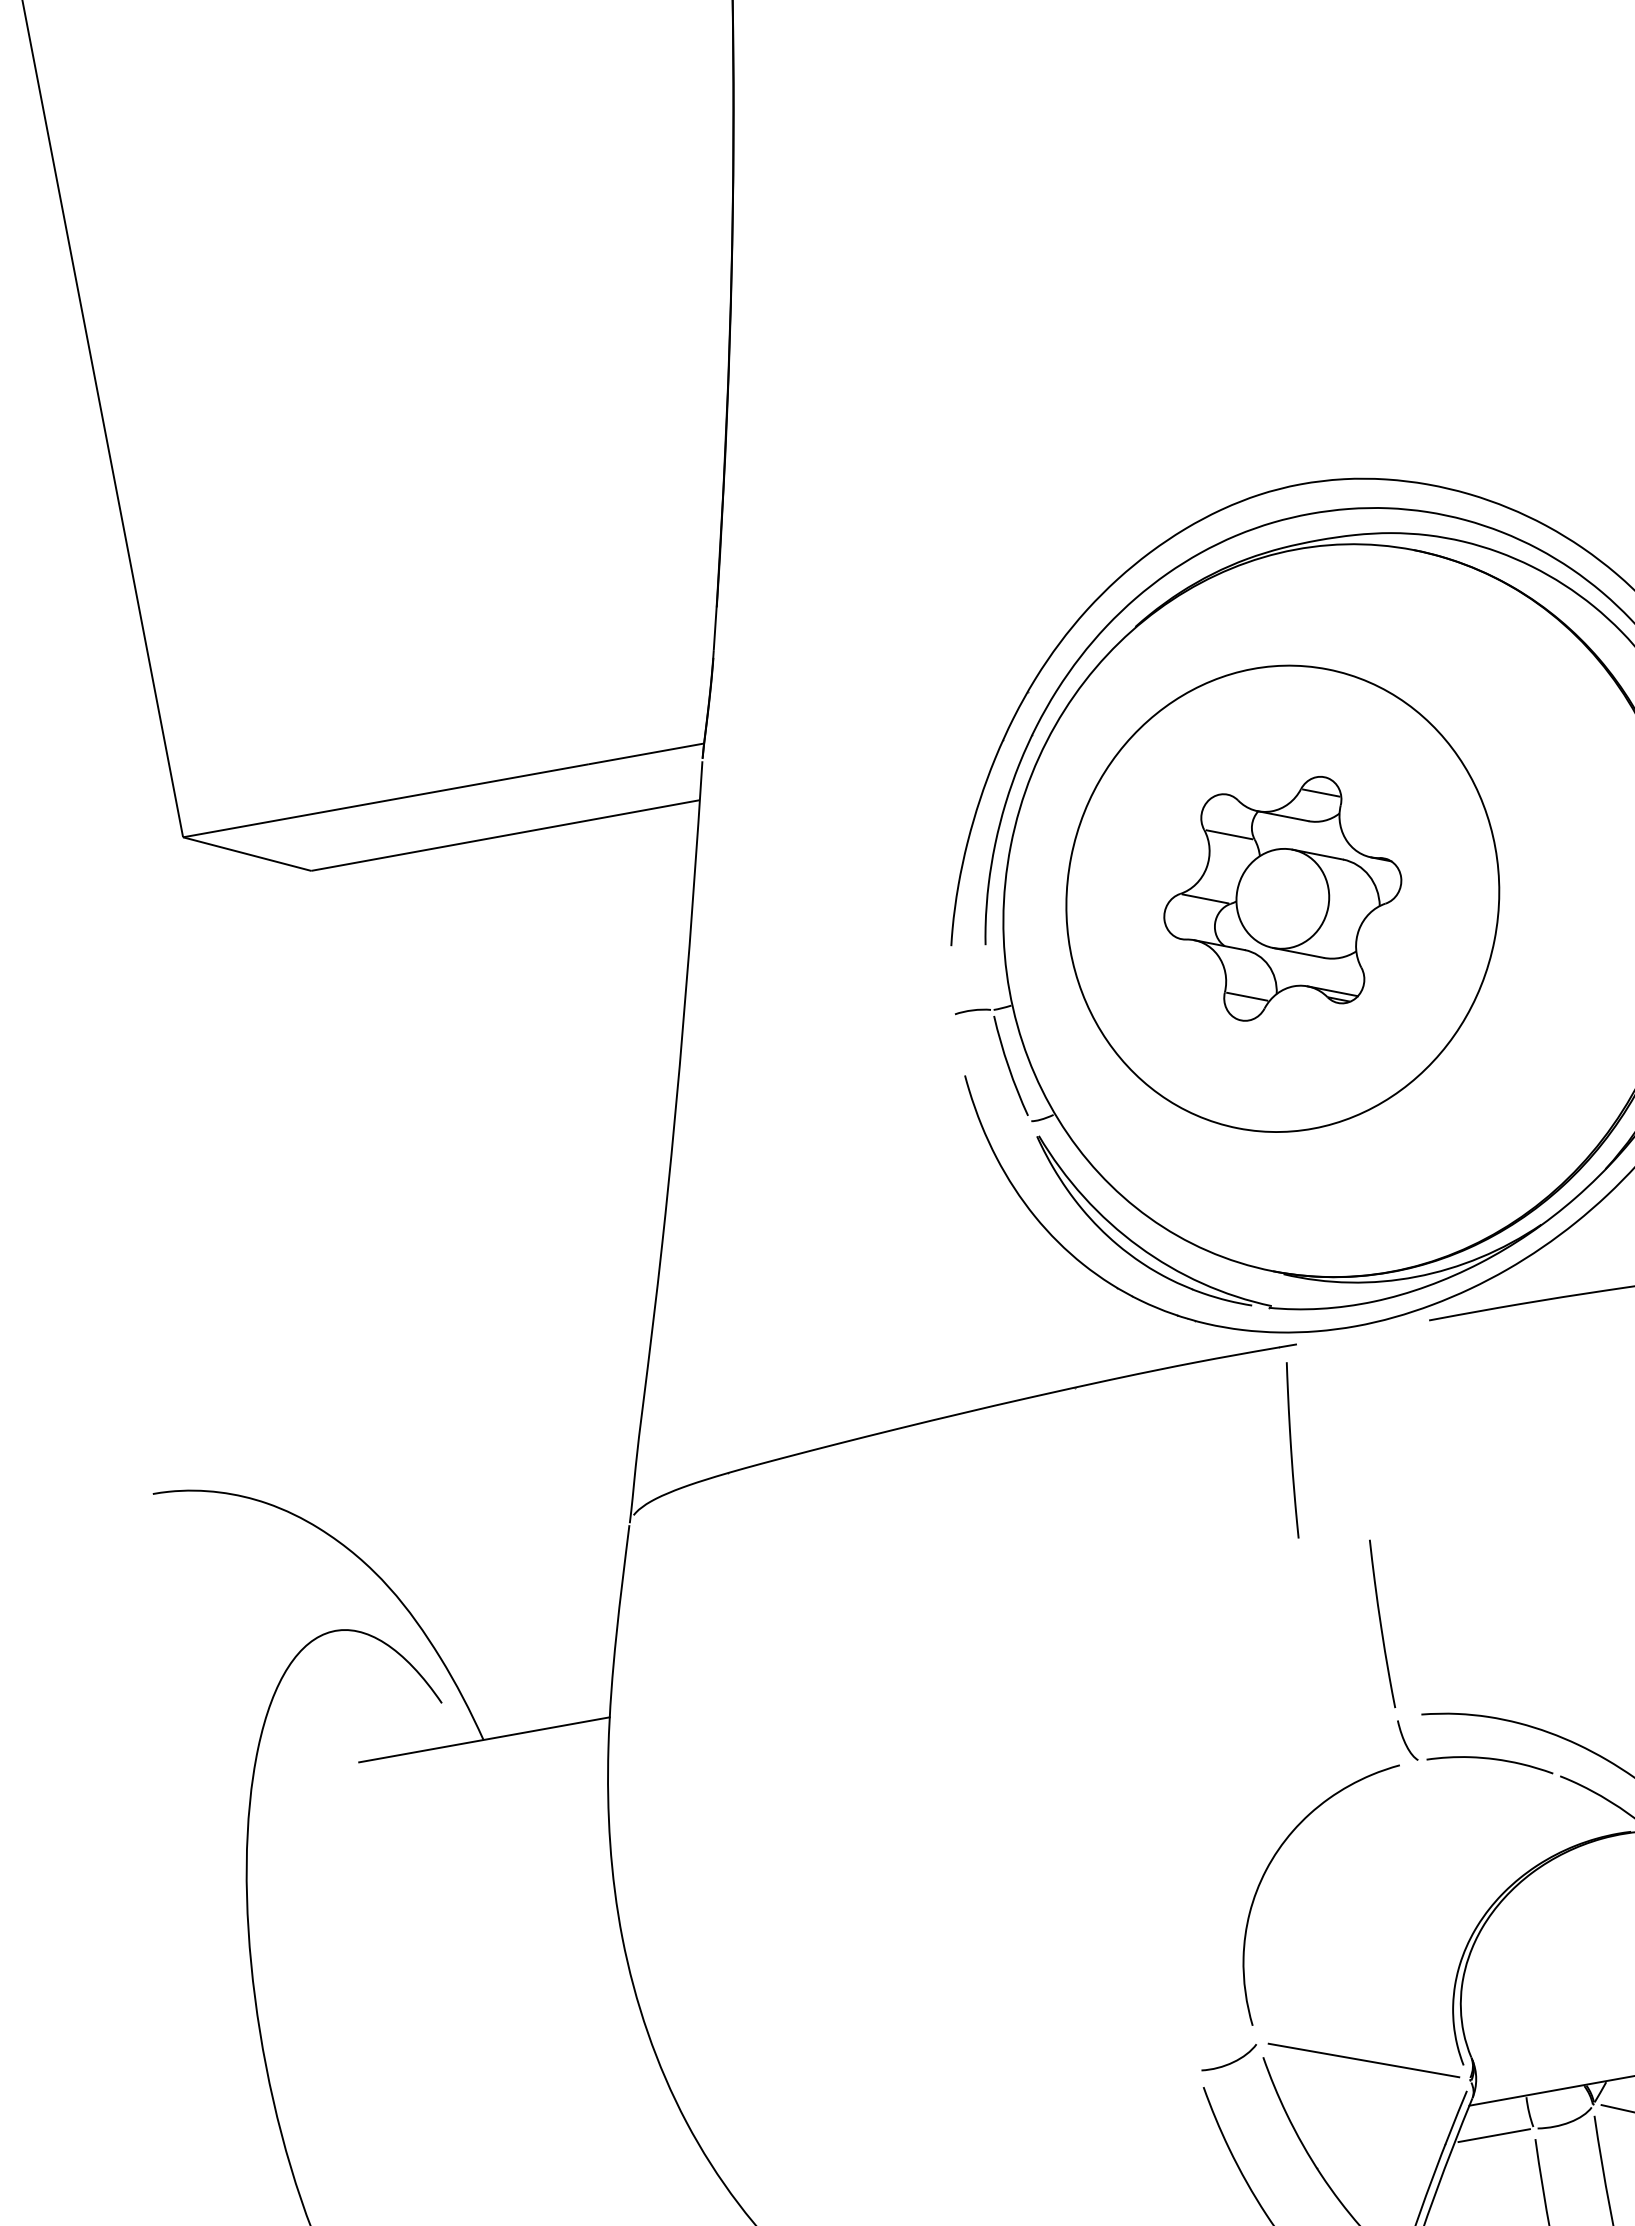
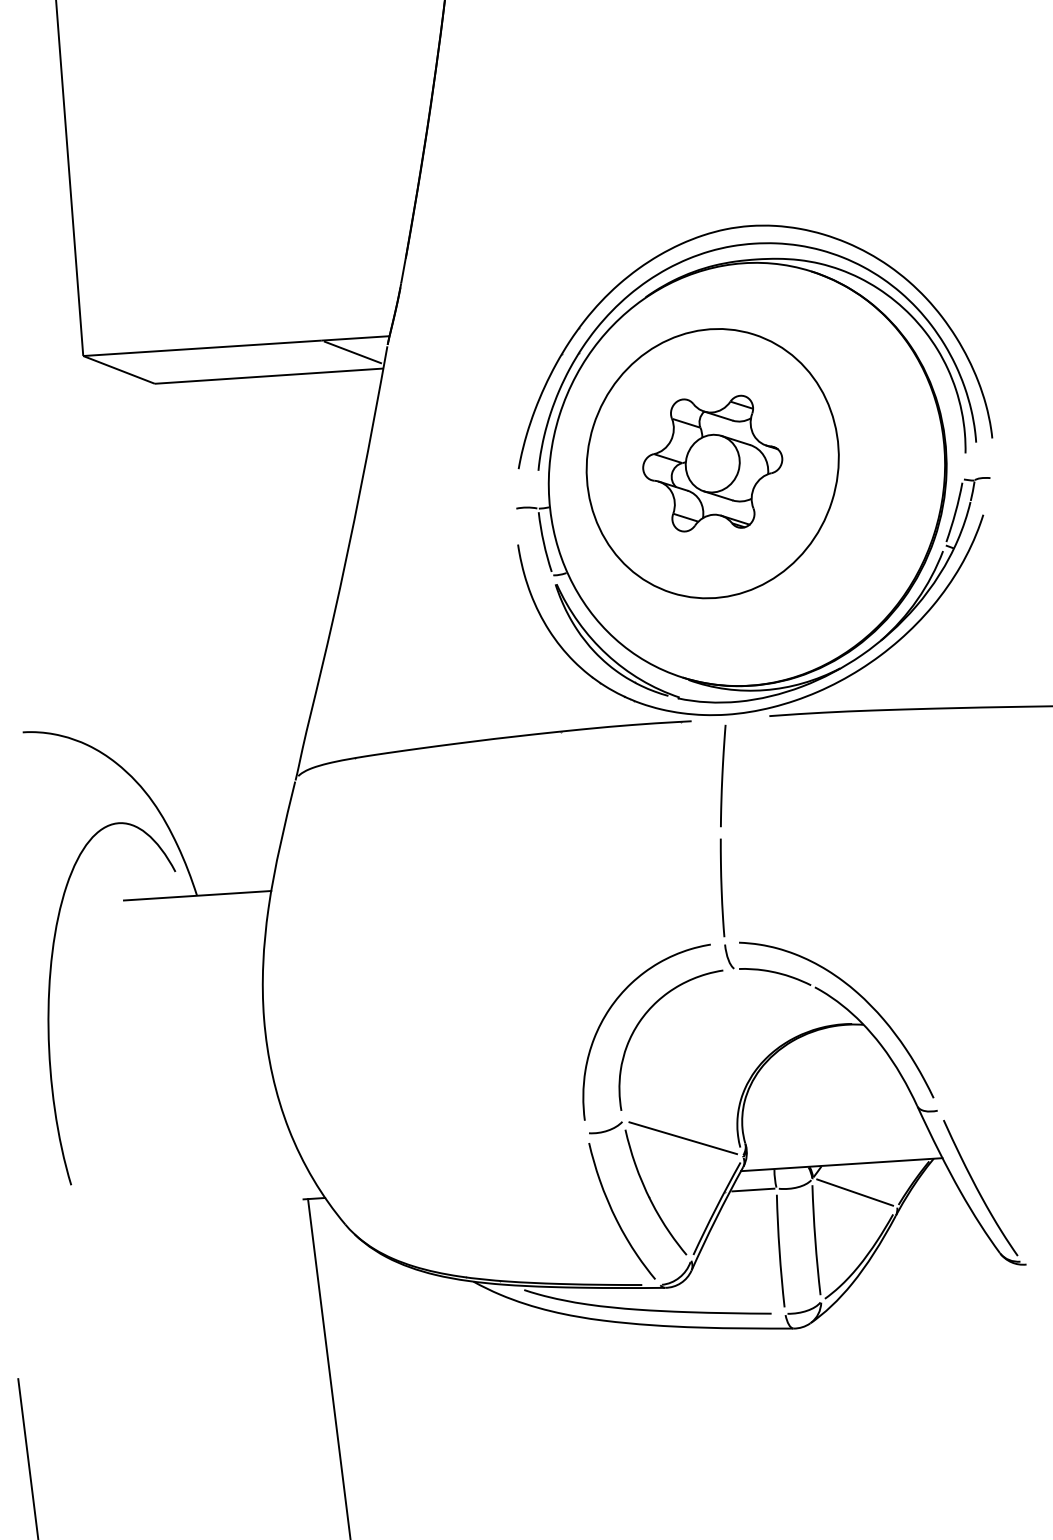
line: (643, 778) -> (352, 352), added
line: (1293, 1449) -> (723, 775), moved
curve: (1215, 1852) -> (611, 1008), added

